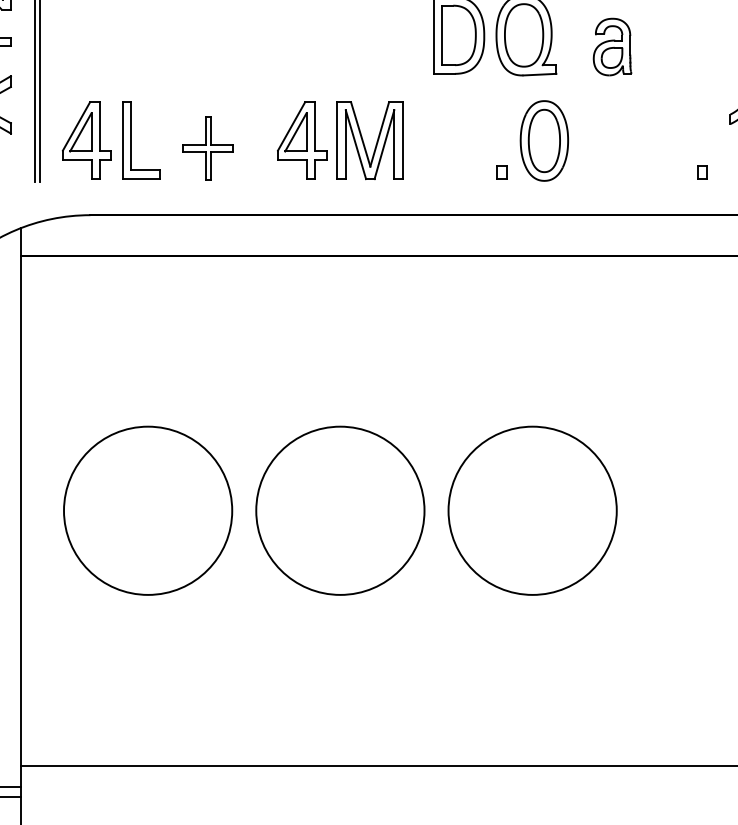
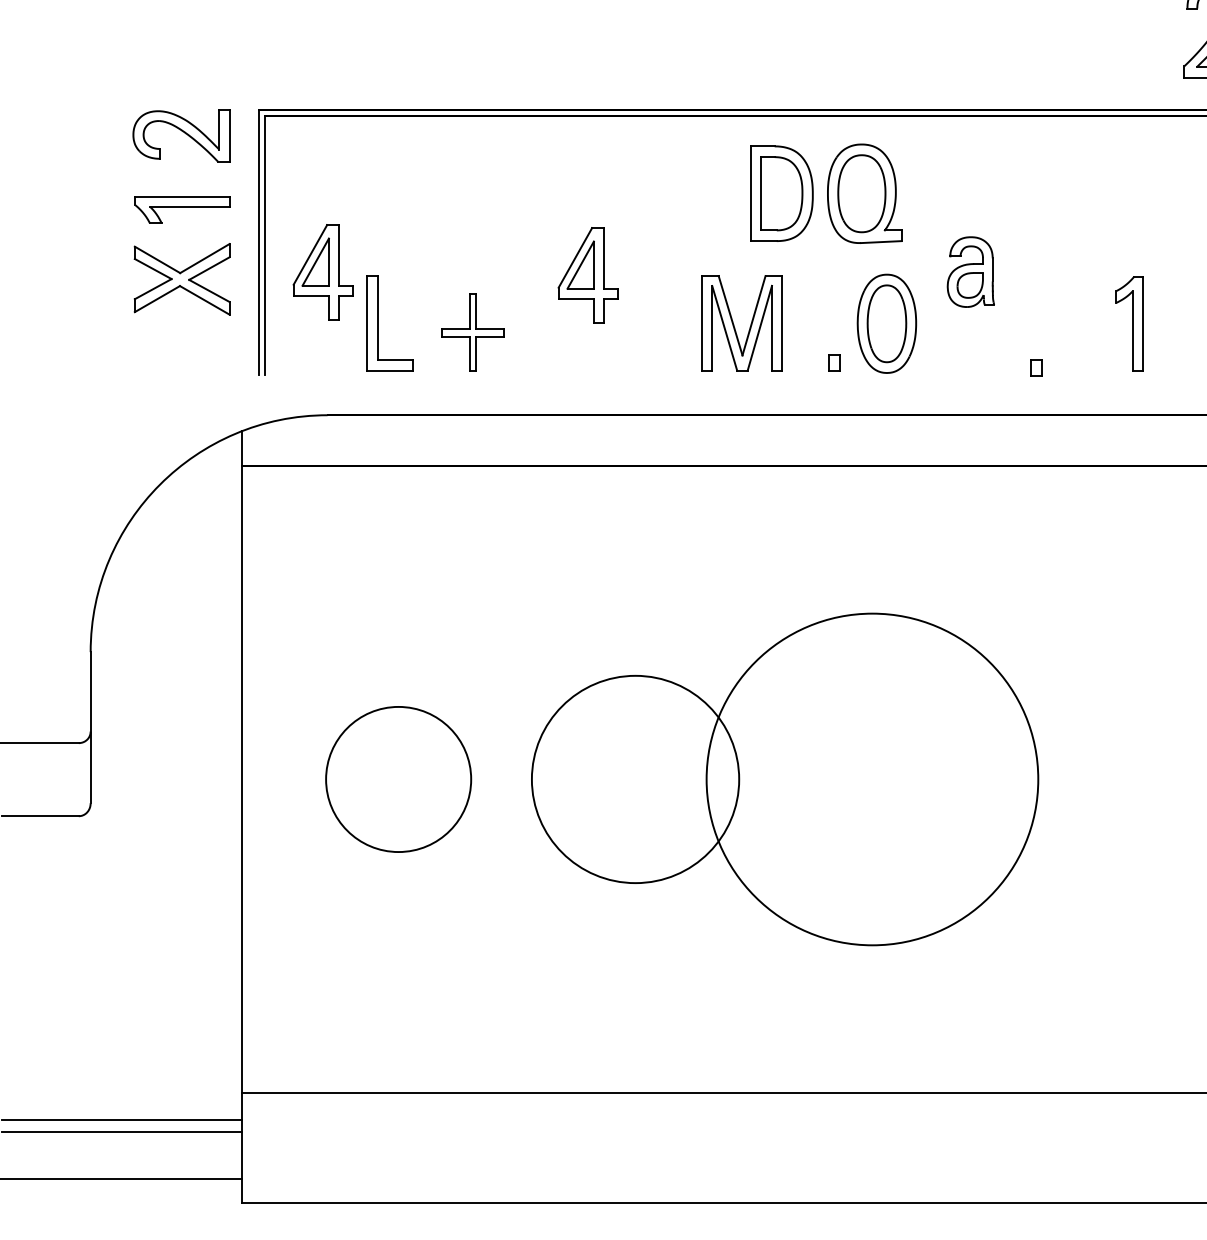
part: (612, 46) -> (970, 271), moved
part: (86, 140) -> (322, 272), moved
part: (301, 140) -> (587, 275), moved
part: (363, 141) -> (734, 324), moved
part: (702, 172) -> (1036, 367), moved
circle: (148, 510) -> (398, 779), size x0.7
circle: (532, 510) -> (872, 779), size x1.6

